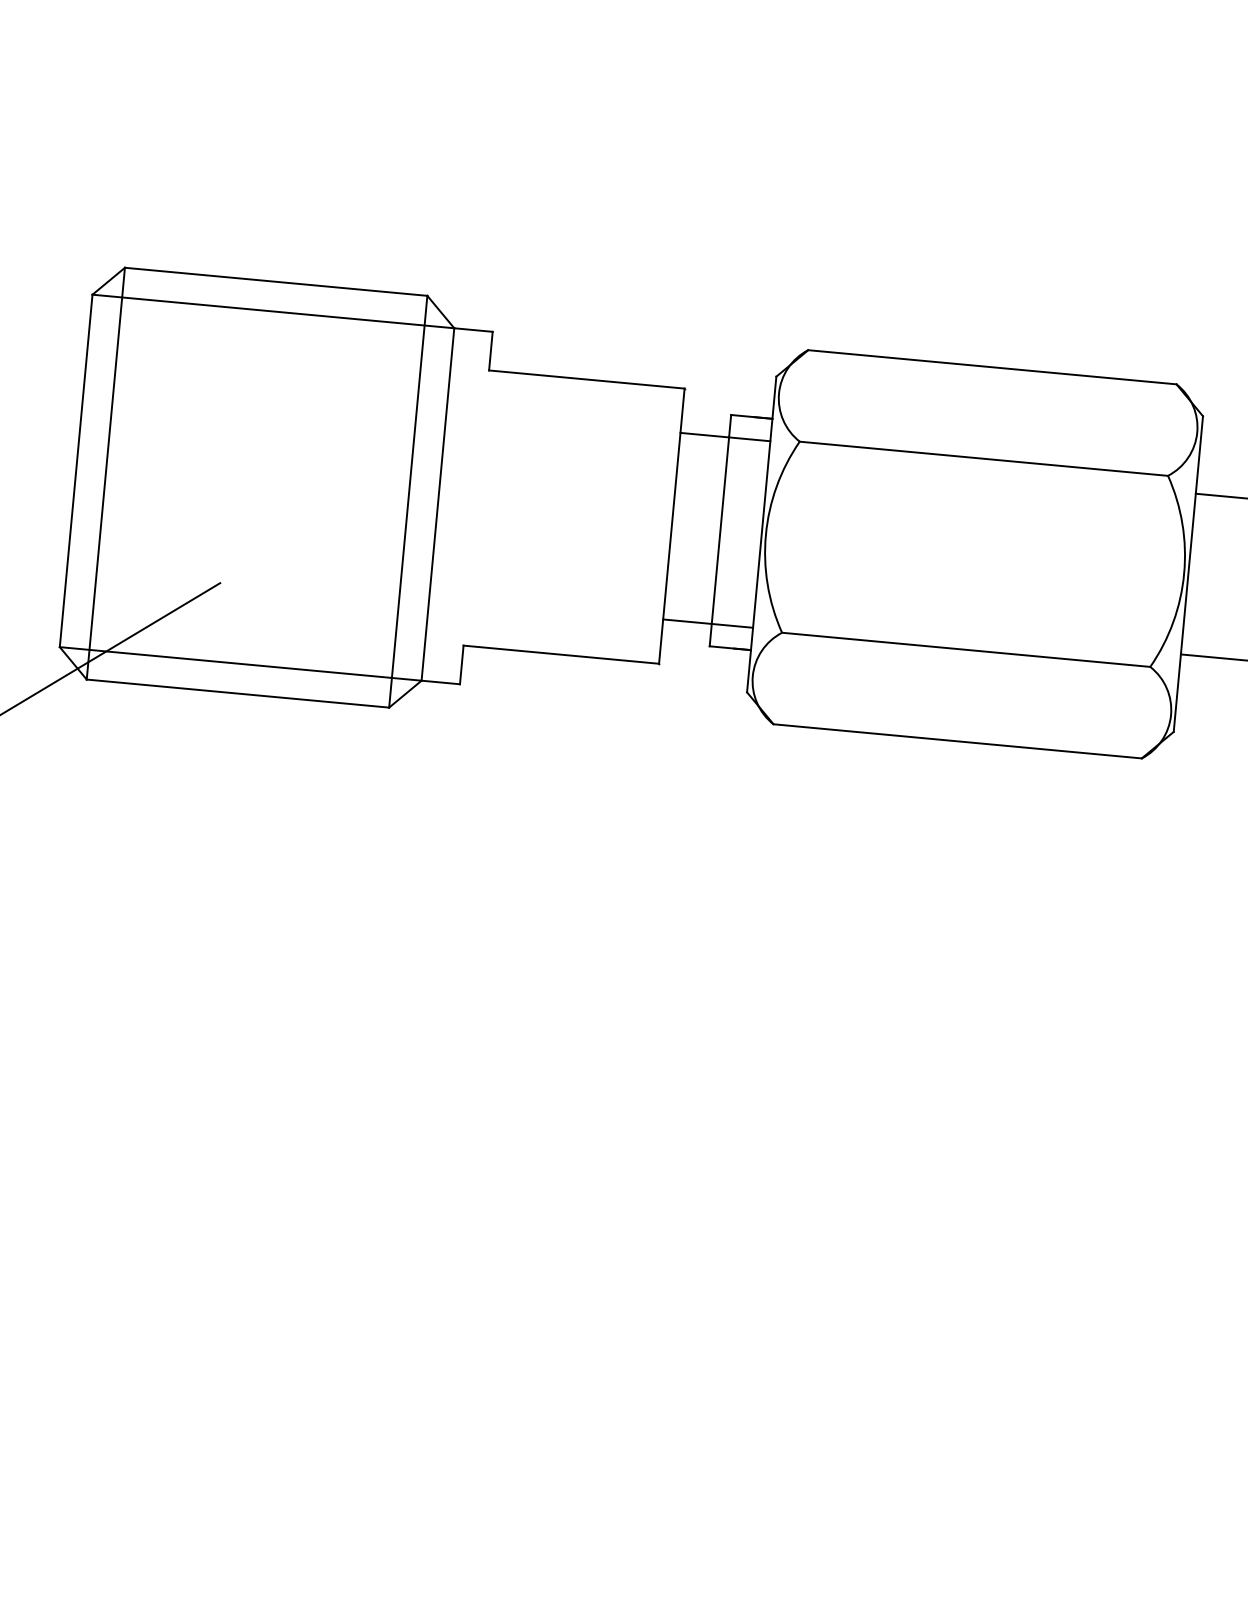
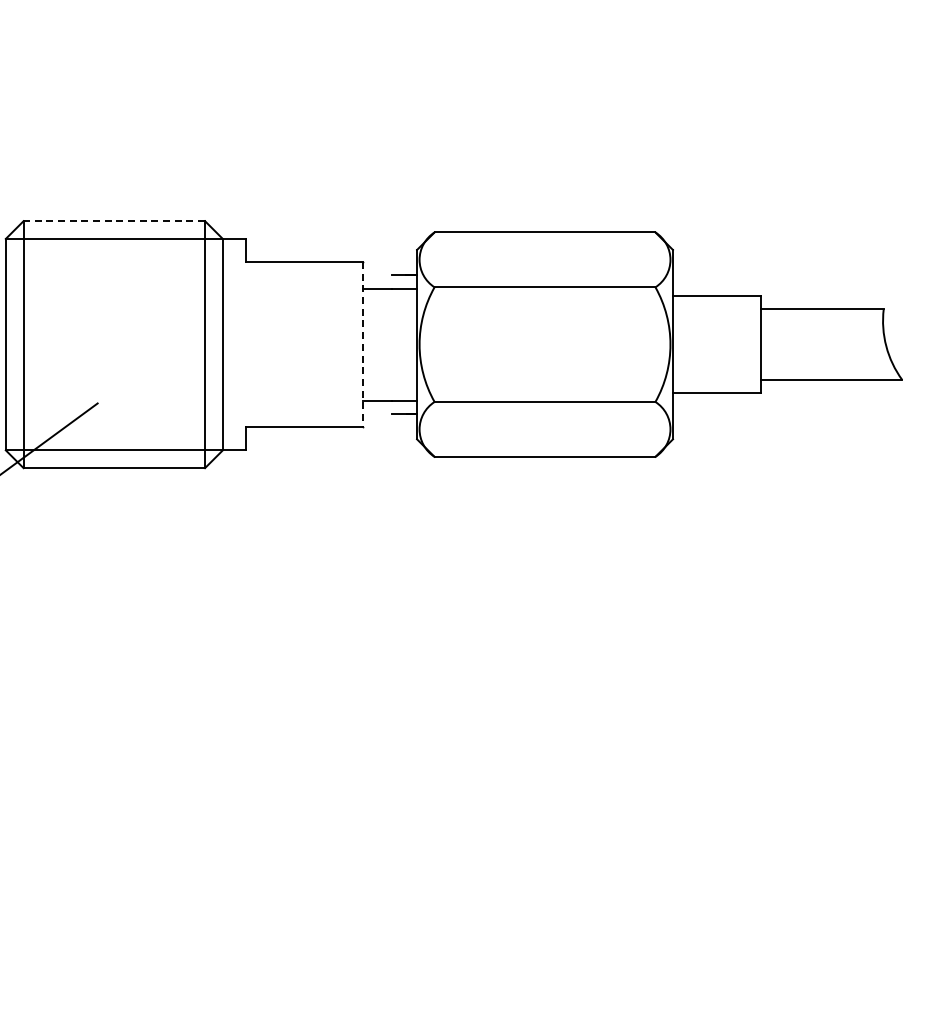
line: (276, 282) -> (114, 221), solid -> dashed
line: (672, 525) -> (363, 344), solid -> dashed
line: (720, 530) -> (392, 344), removed

